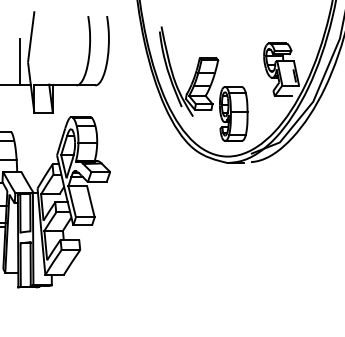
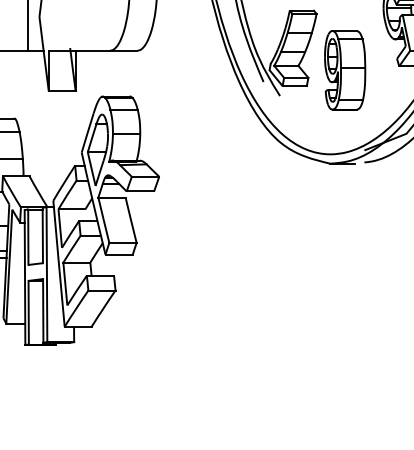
part: (233, 113) -> (344, 69), moved

